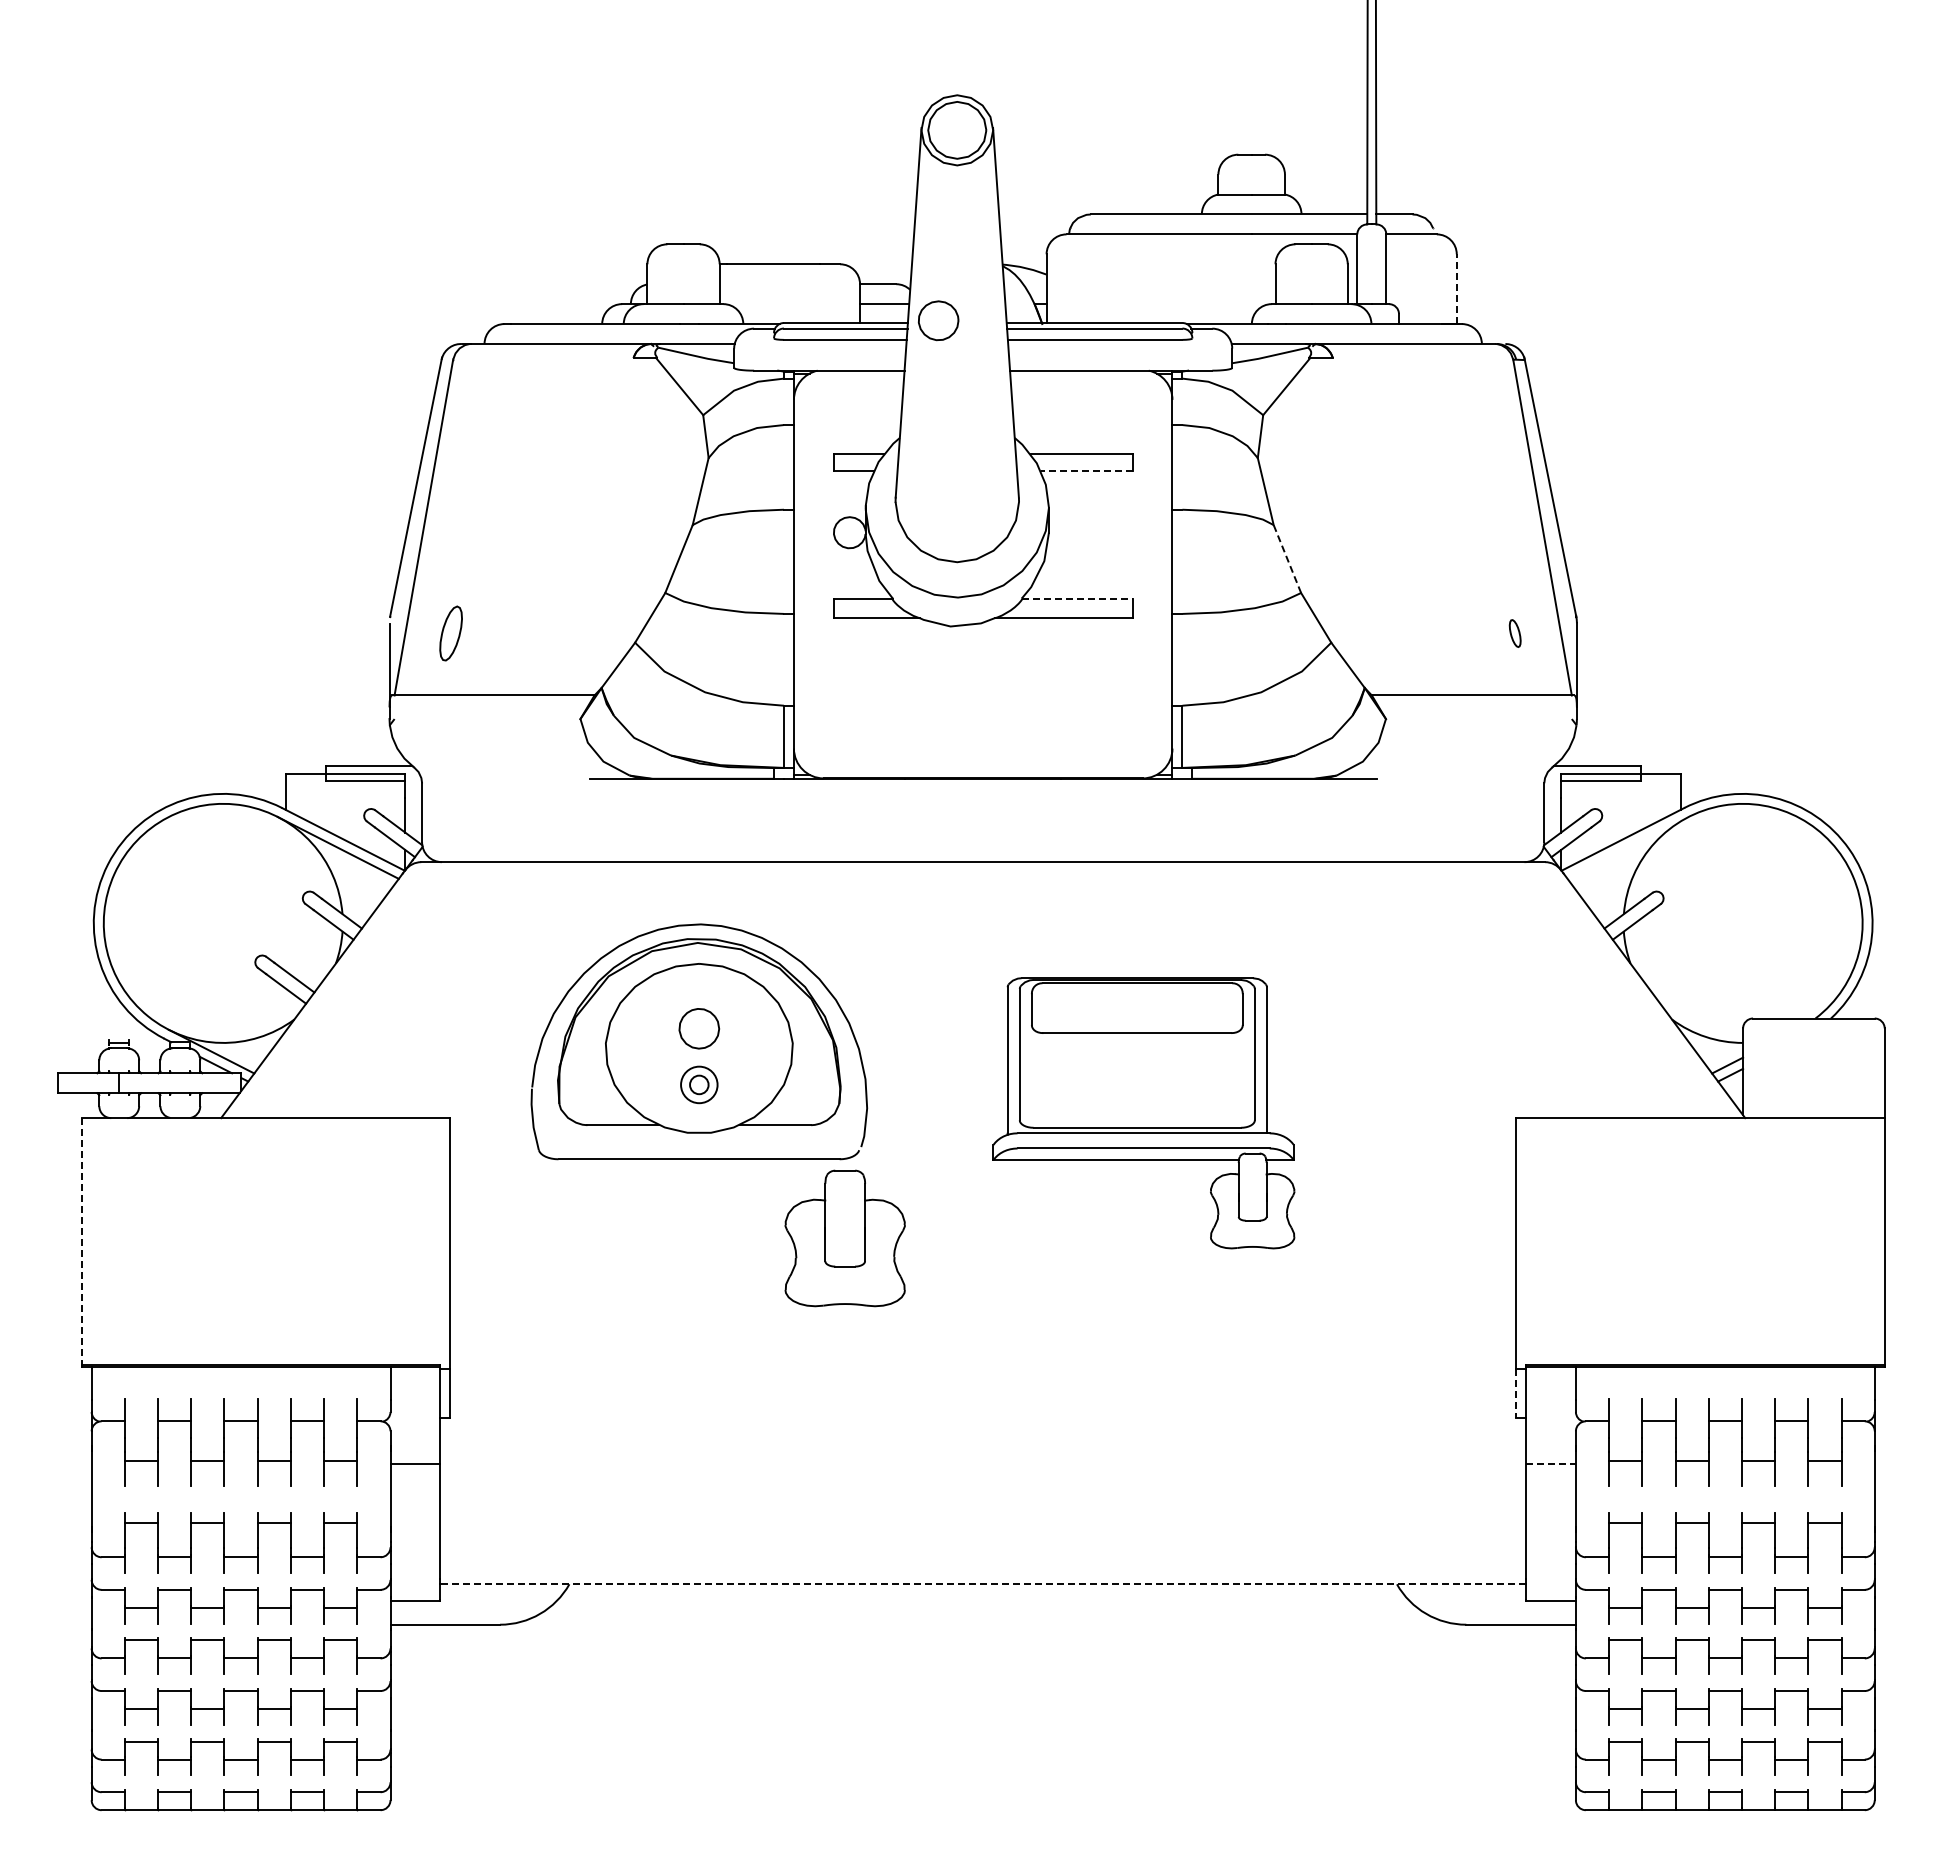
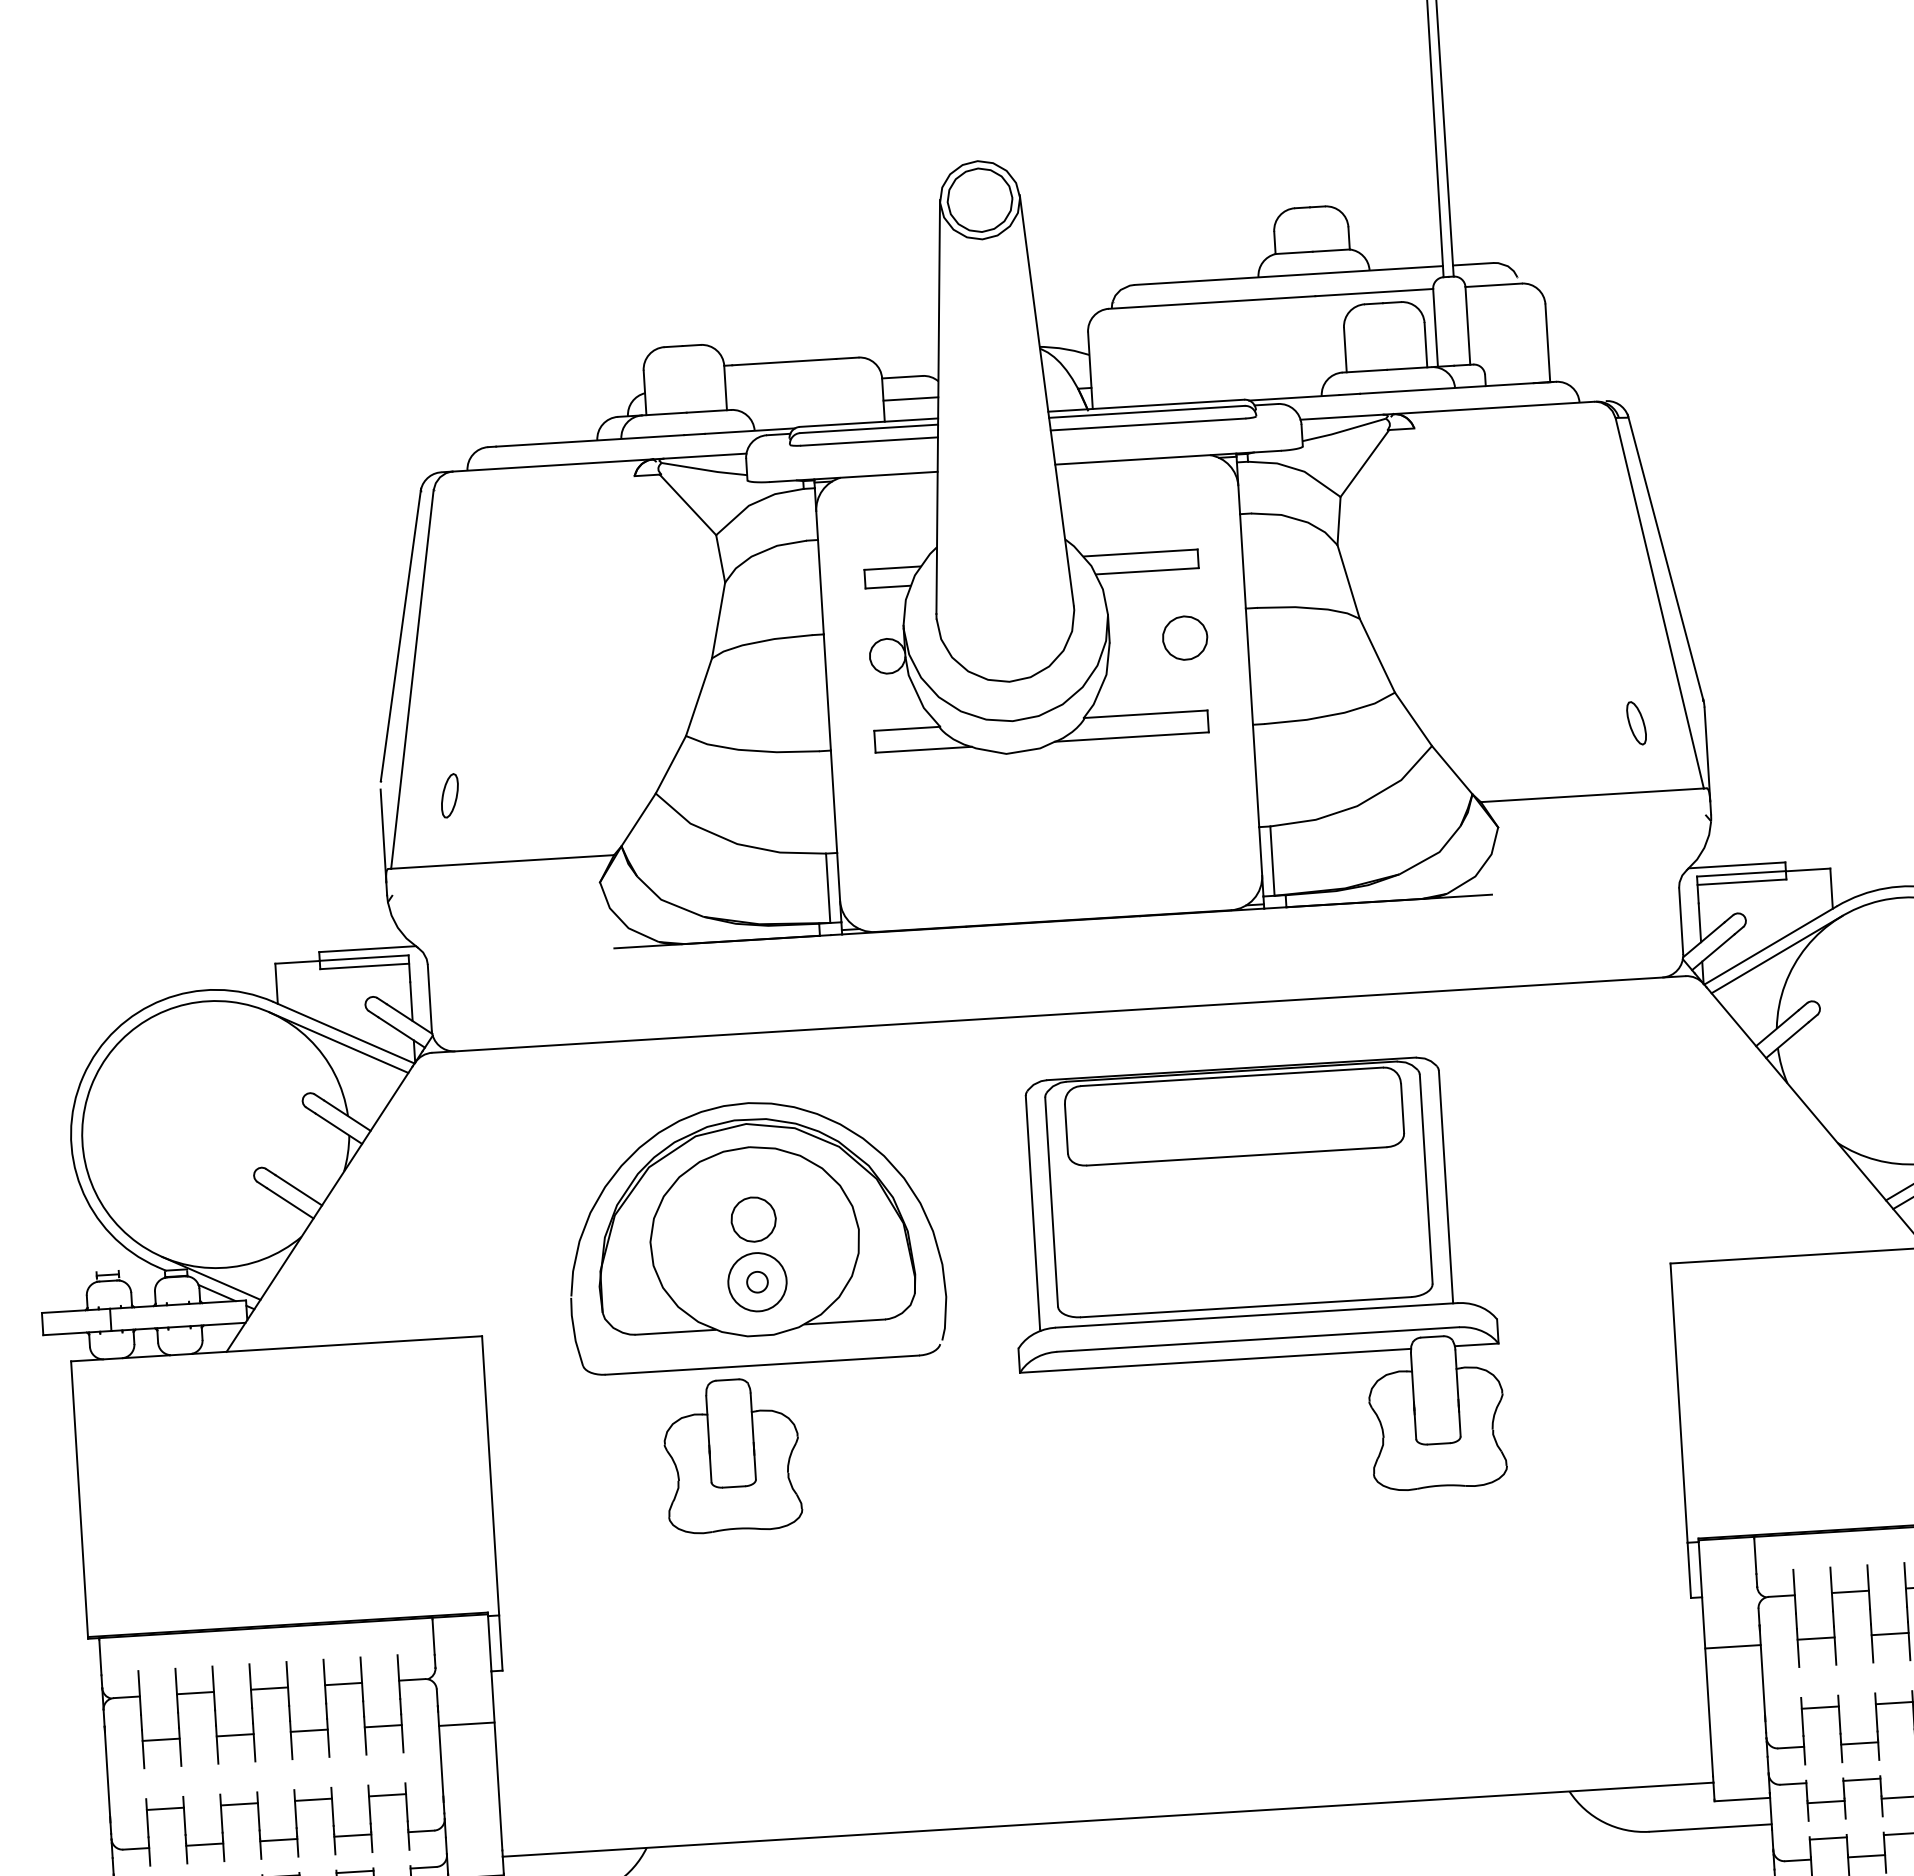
line: (1456, 289) -> (1547, 343), dashed -> solid
part: (938, 320) -> (1185, 637), moved
line: (1086, 471) -> (1147, 571), dashed -> solid
line: (1287, 559) -> (1377, 656), dashed -> solid
line: (1077, 598) -> (1146, 714), dashed -> solid
part: (450, 633) -> (449, 795), size x0.71
part: (1514, 633) -> (1635, 723), size x1.43
line: (1627, 847) -> (1776, 954), added
circle: (699, 1084) -> (757, 1281), size x1.43
part: (1143, 1113) -> (1254, 1283), size x1.43
part: (844, 1238) -> (731, 1455), moved
line: (81, 1241) -> (79, 1498), dashed -> solid
line: (1516, 1393) -> (1689, 1570), dashed -> solid
line: (1551, 1463) -> (1733, 1646), dashed -> solid
line: (983, 1584) -> (1108, 1819), dashed -> solid

